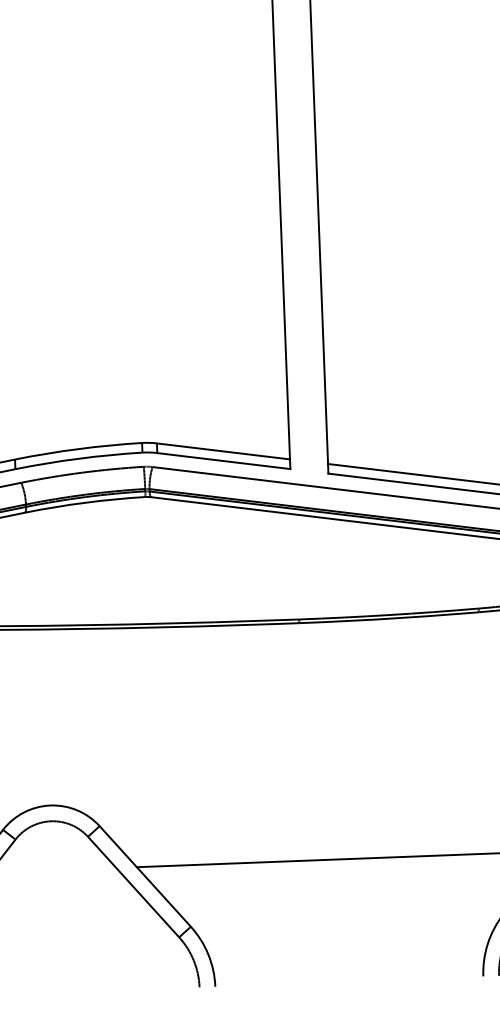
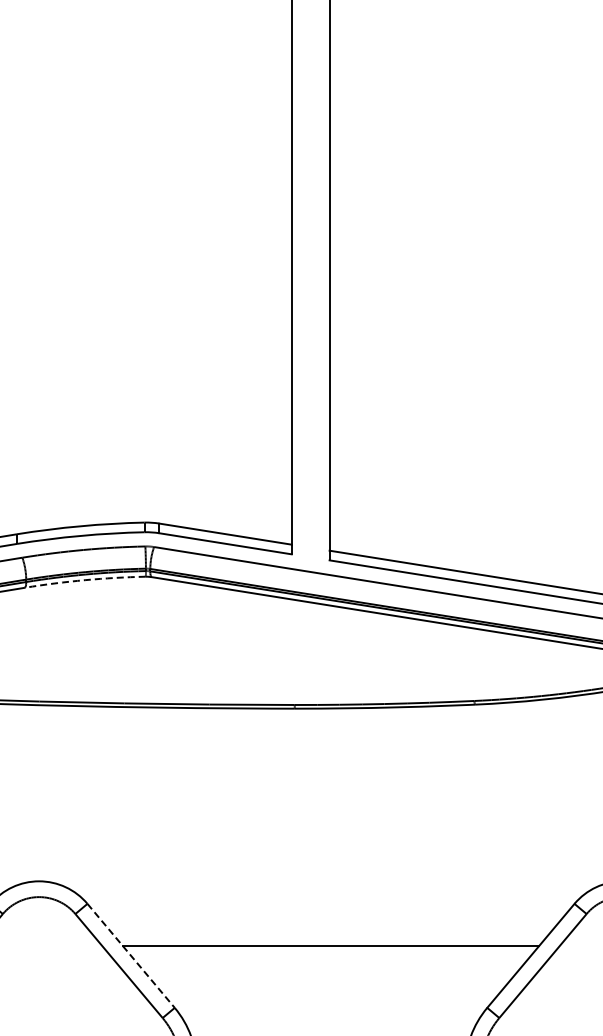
arc: (85, 503) -> (85, 580), solid -> dashed
line: (145, 876) -> (131, 955), solid -> dashed

